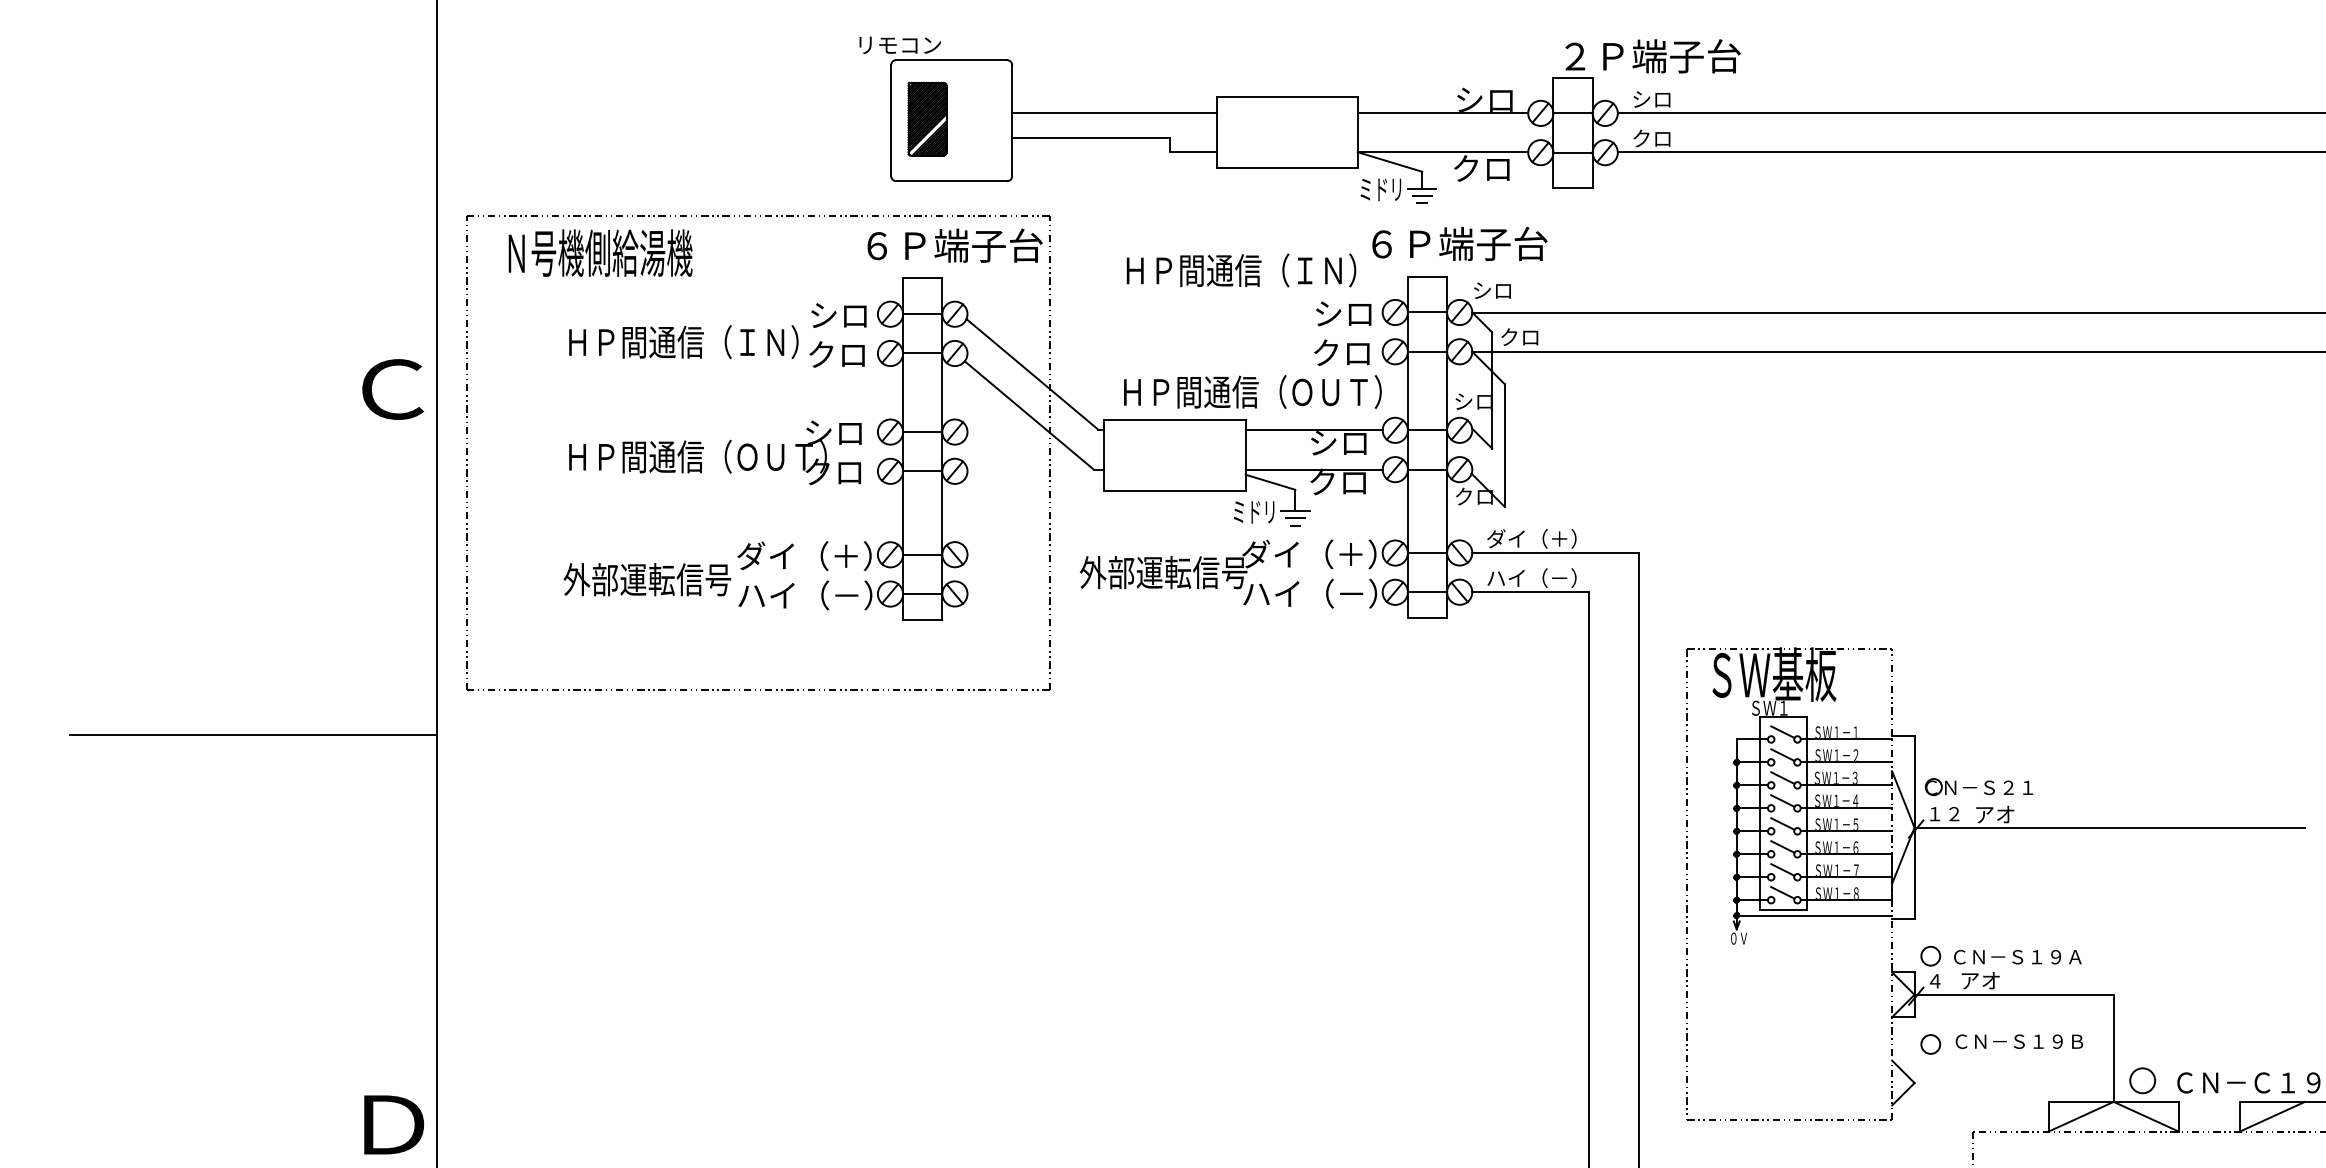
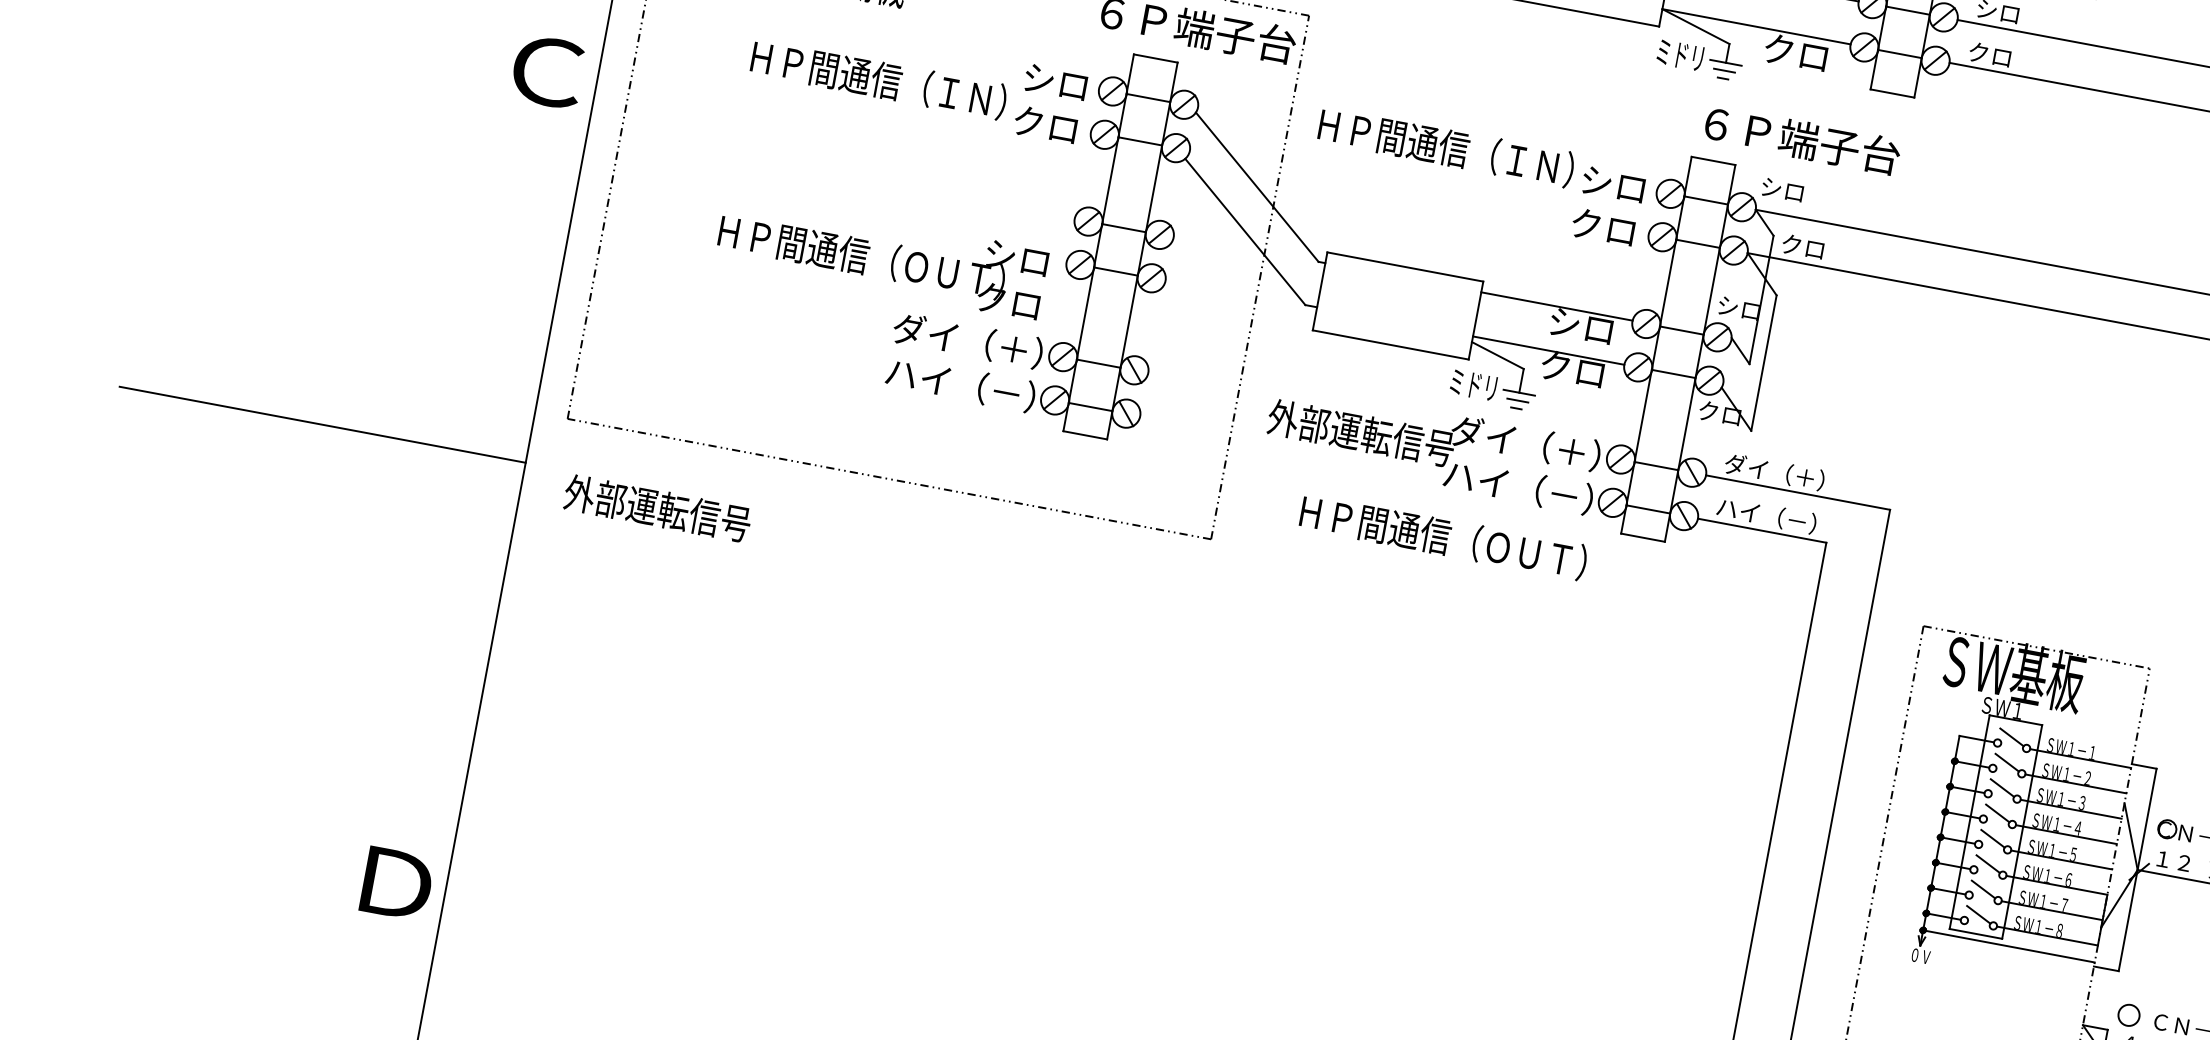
text: (1459, 243) -> (1802, 139), moved
text: (1241, 270) -> (1446, 147), moved
text: (1252, 391) -> (1443, 536), moved
text: (715, 452) -> (882, 255), moved
text: (647, 579) -> (657, 508), moved

